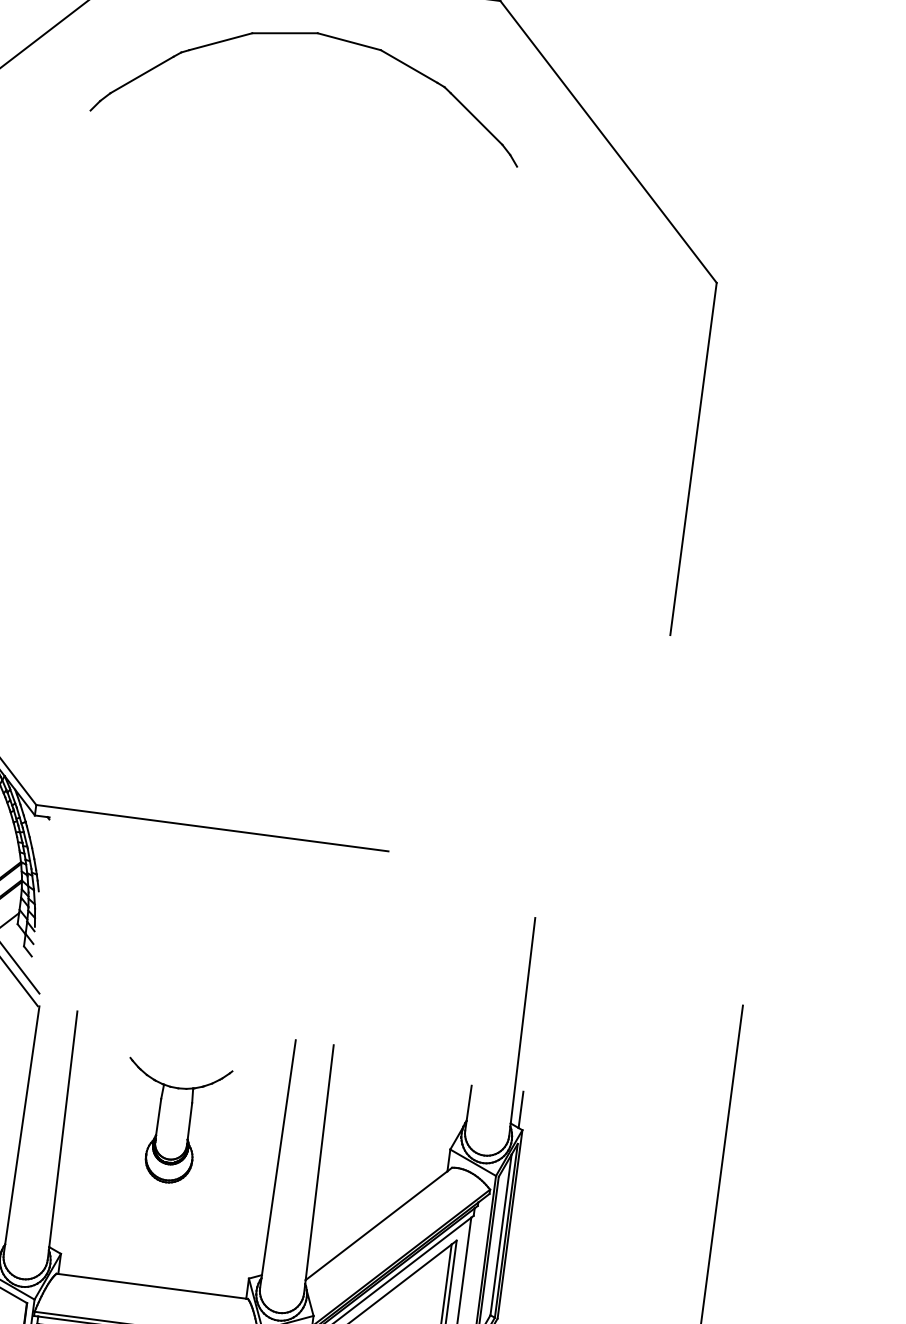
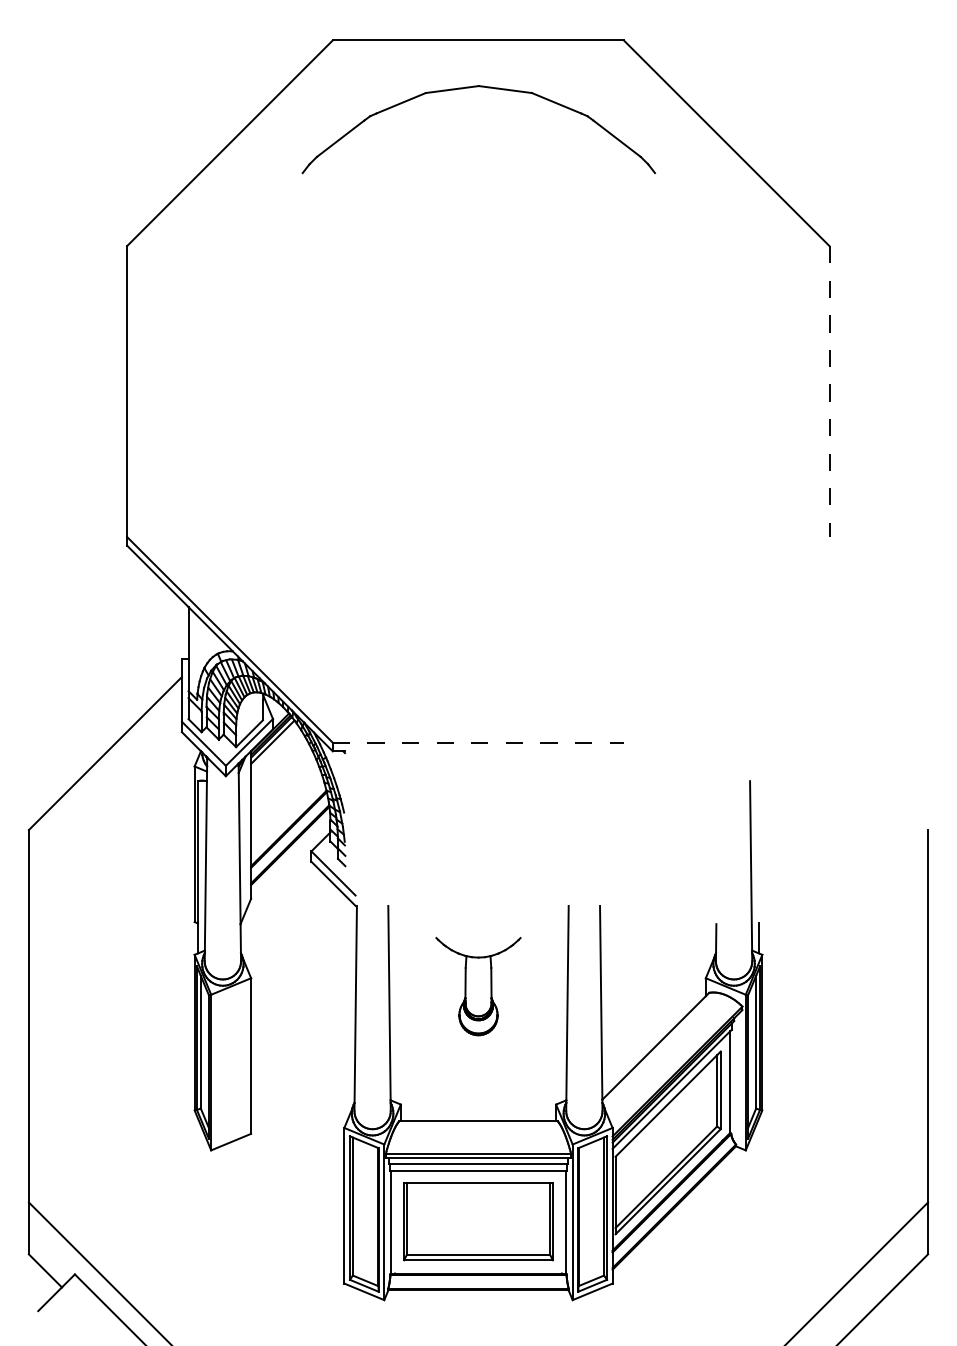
line: (693, 460) -> (829, 392), solid -> dashed
line: (212, 827) -> (478, 742), solid -> dashed

